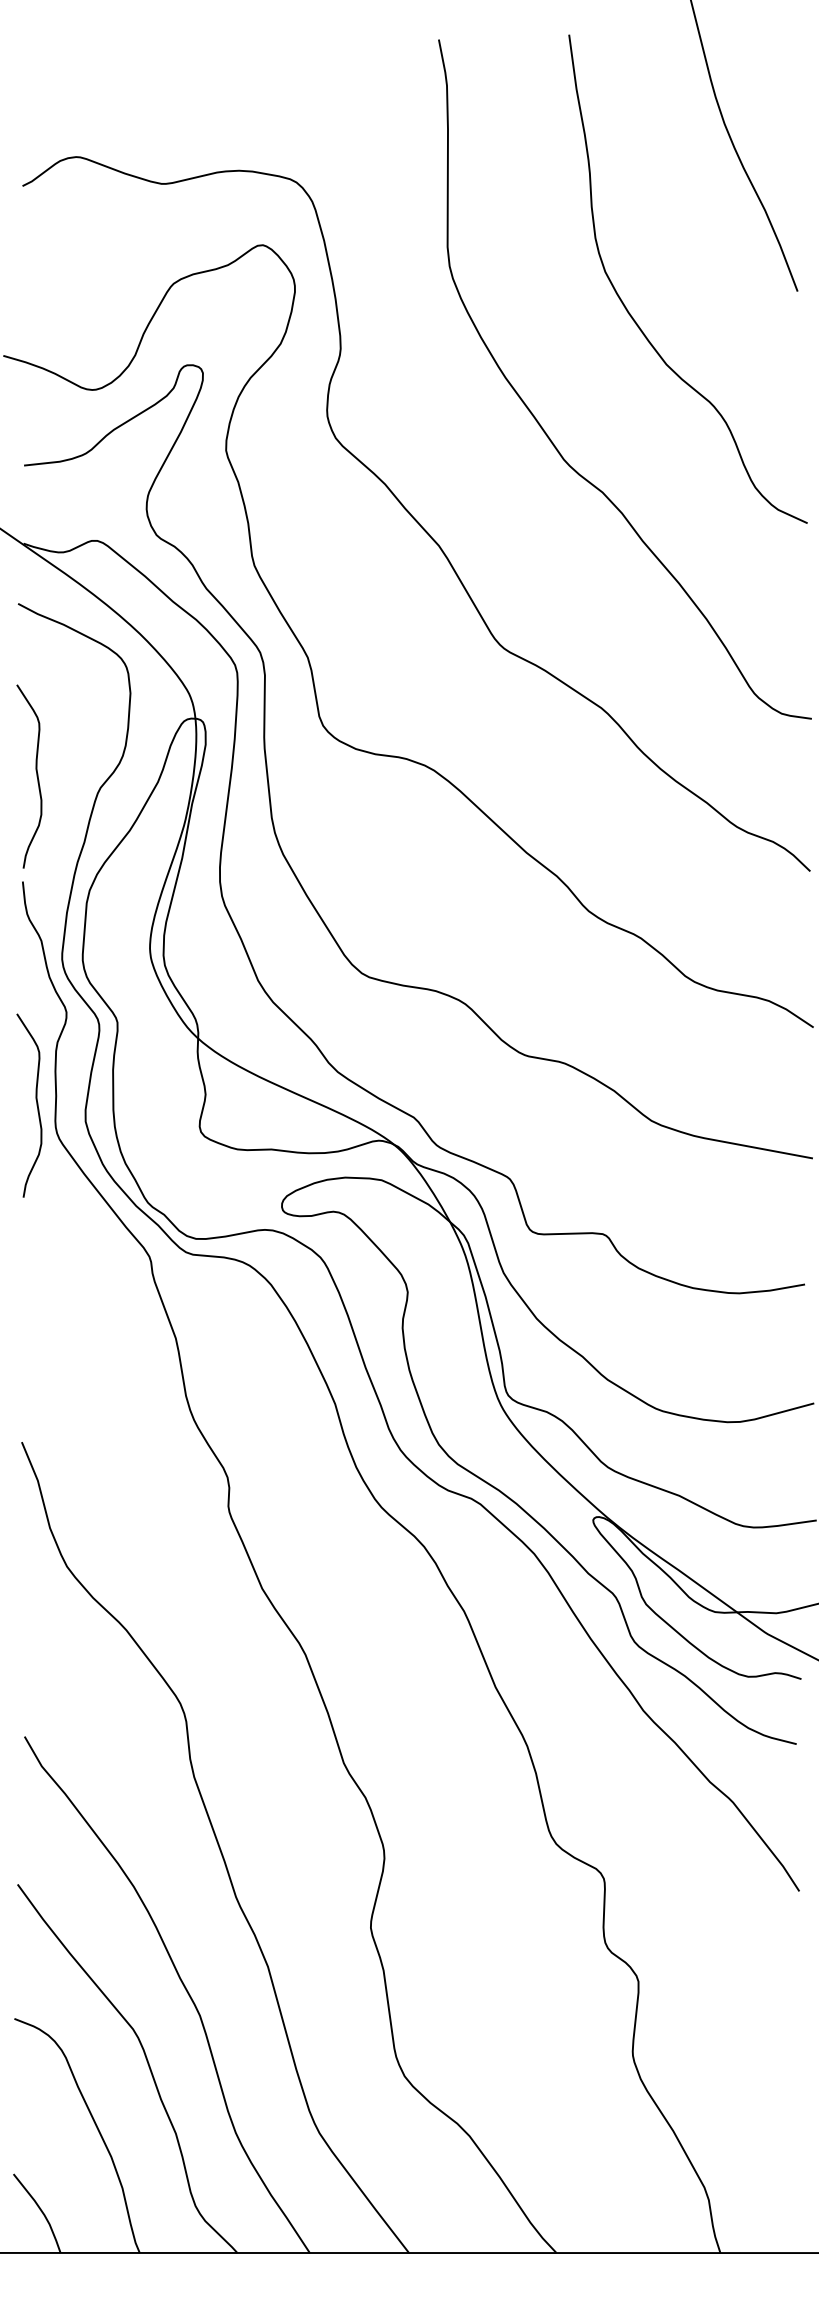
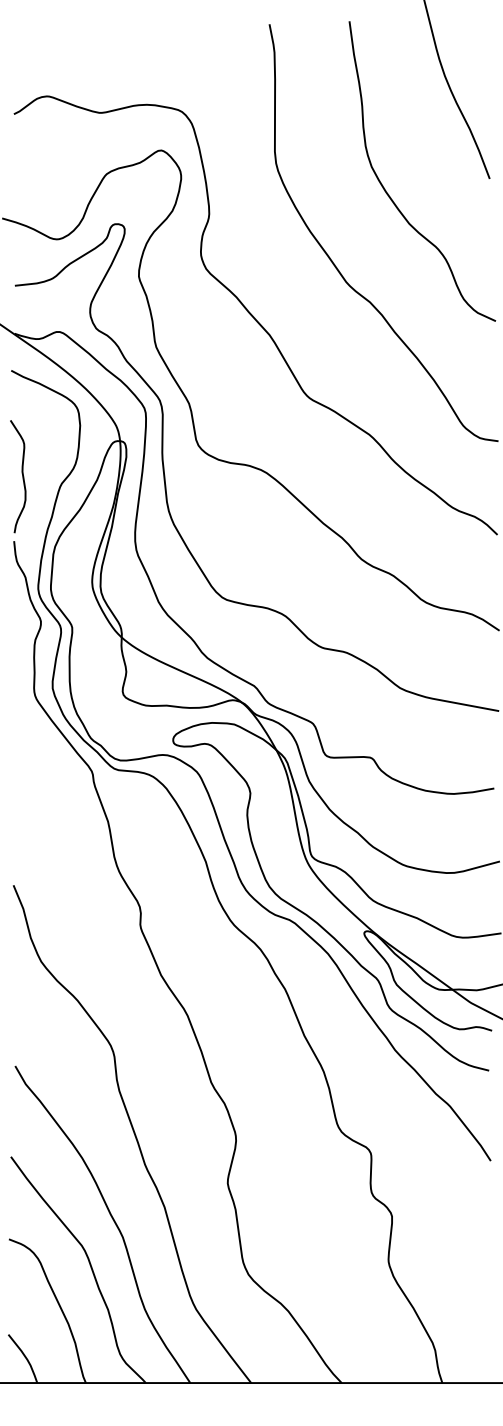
curve: (36, 1105) -> (22, 678), removed

